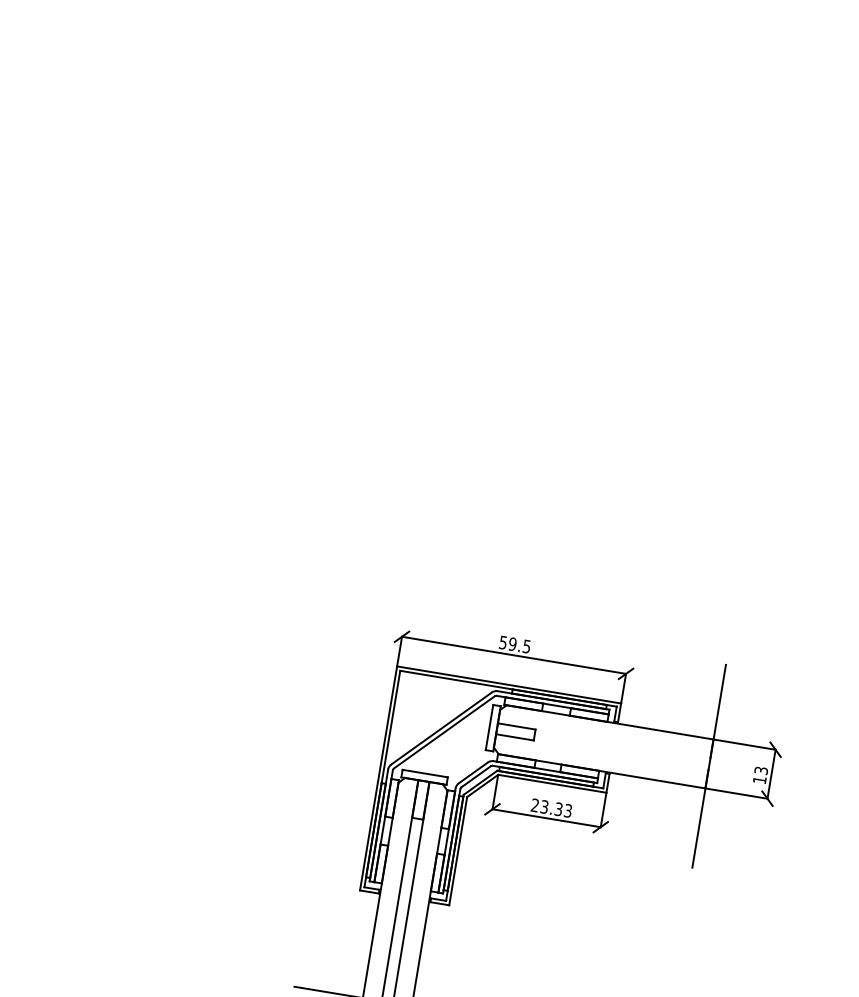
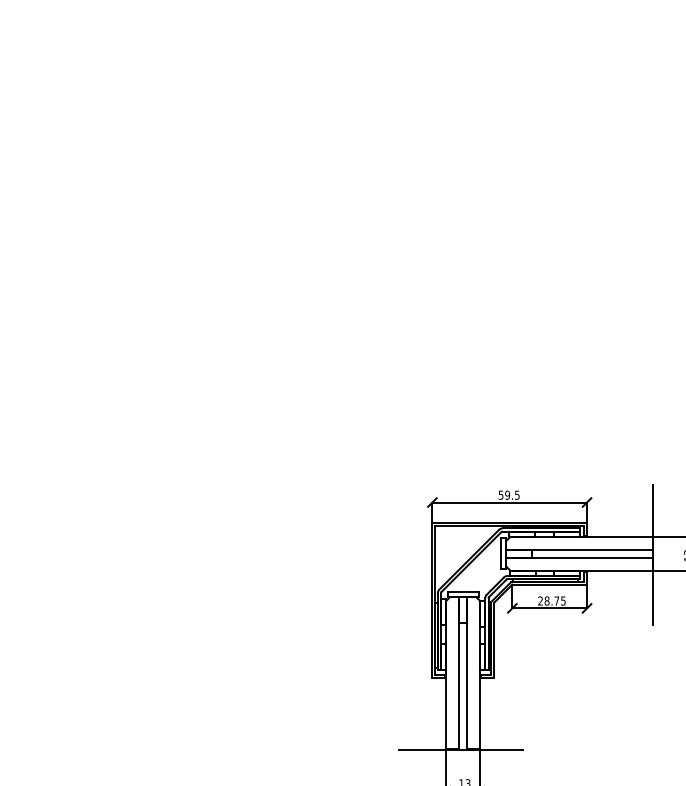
line: (603, 740) -> (579, 549), added
line: (601, 751) -> (579, 557), added
text: (555, 808) -> (554, 600), 23.33 -> 28.75

